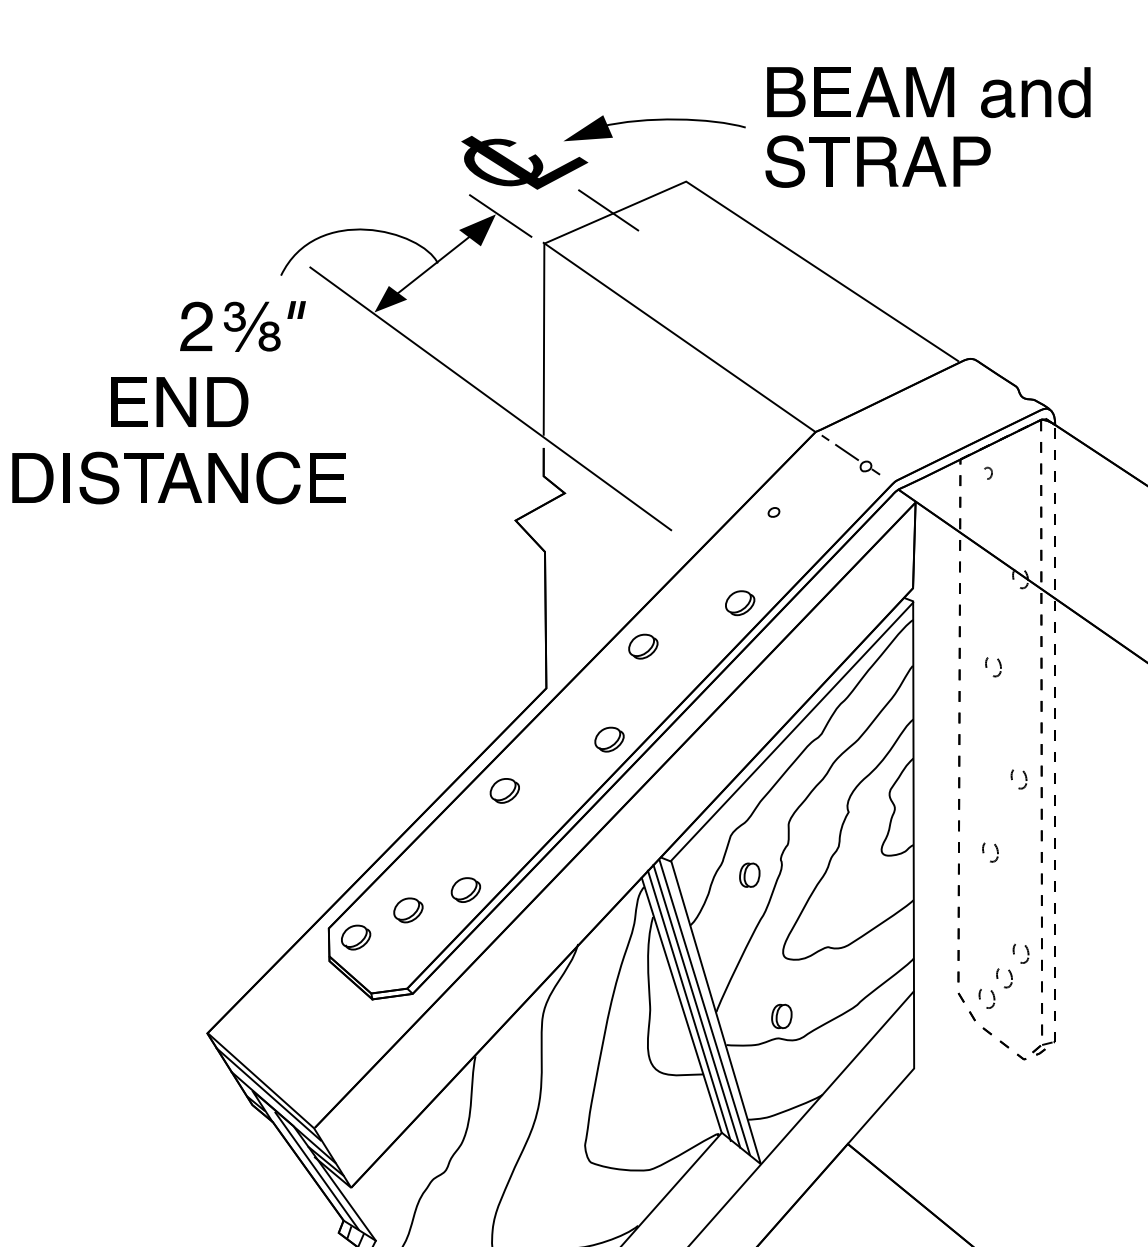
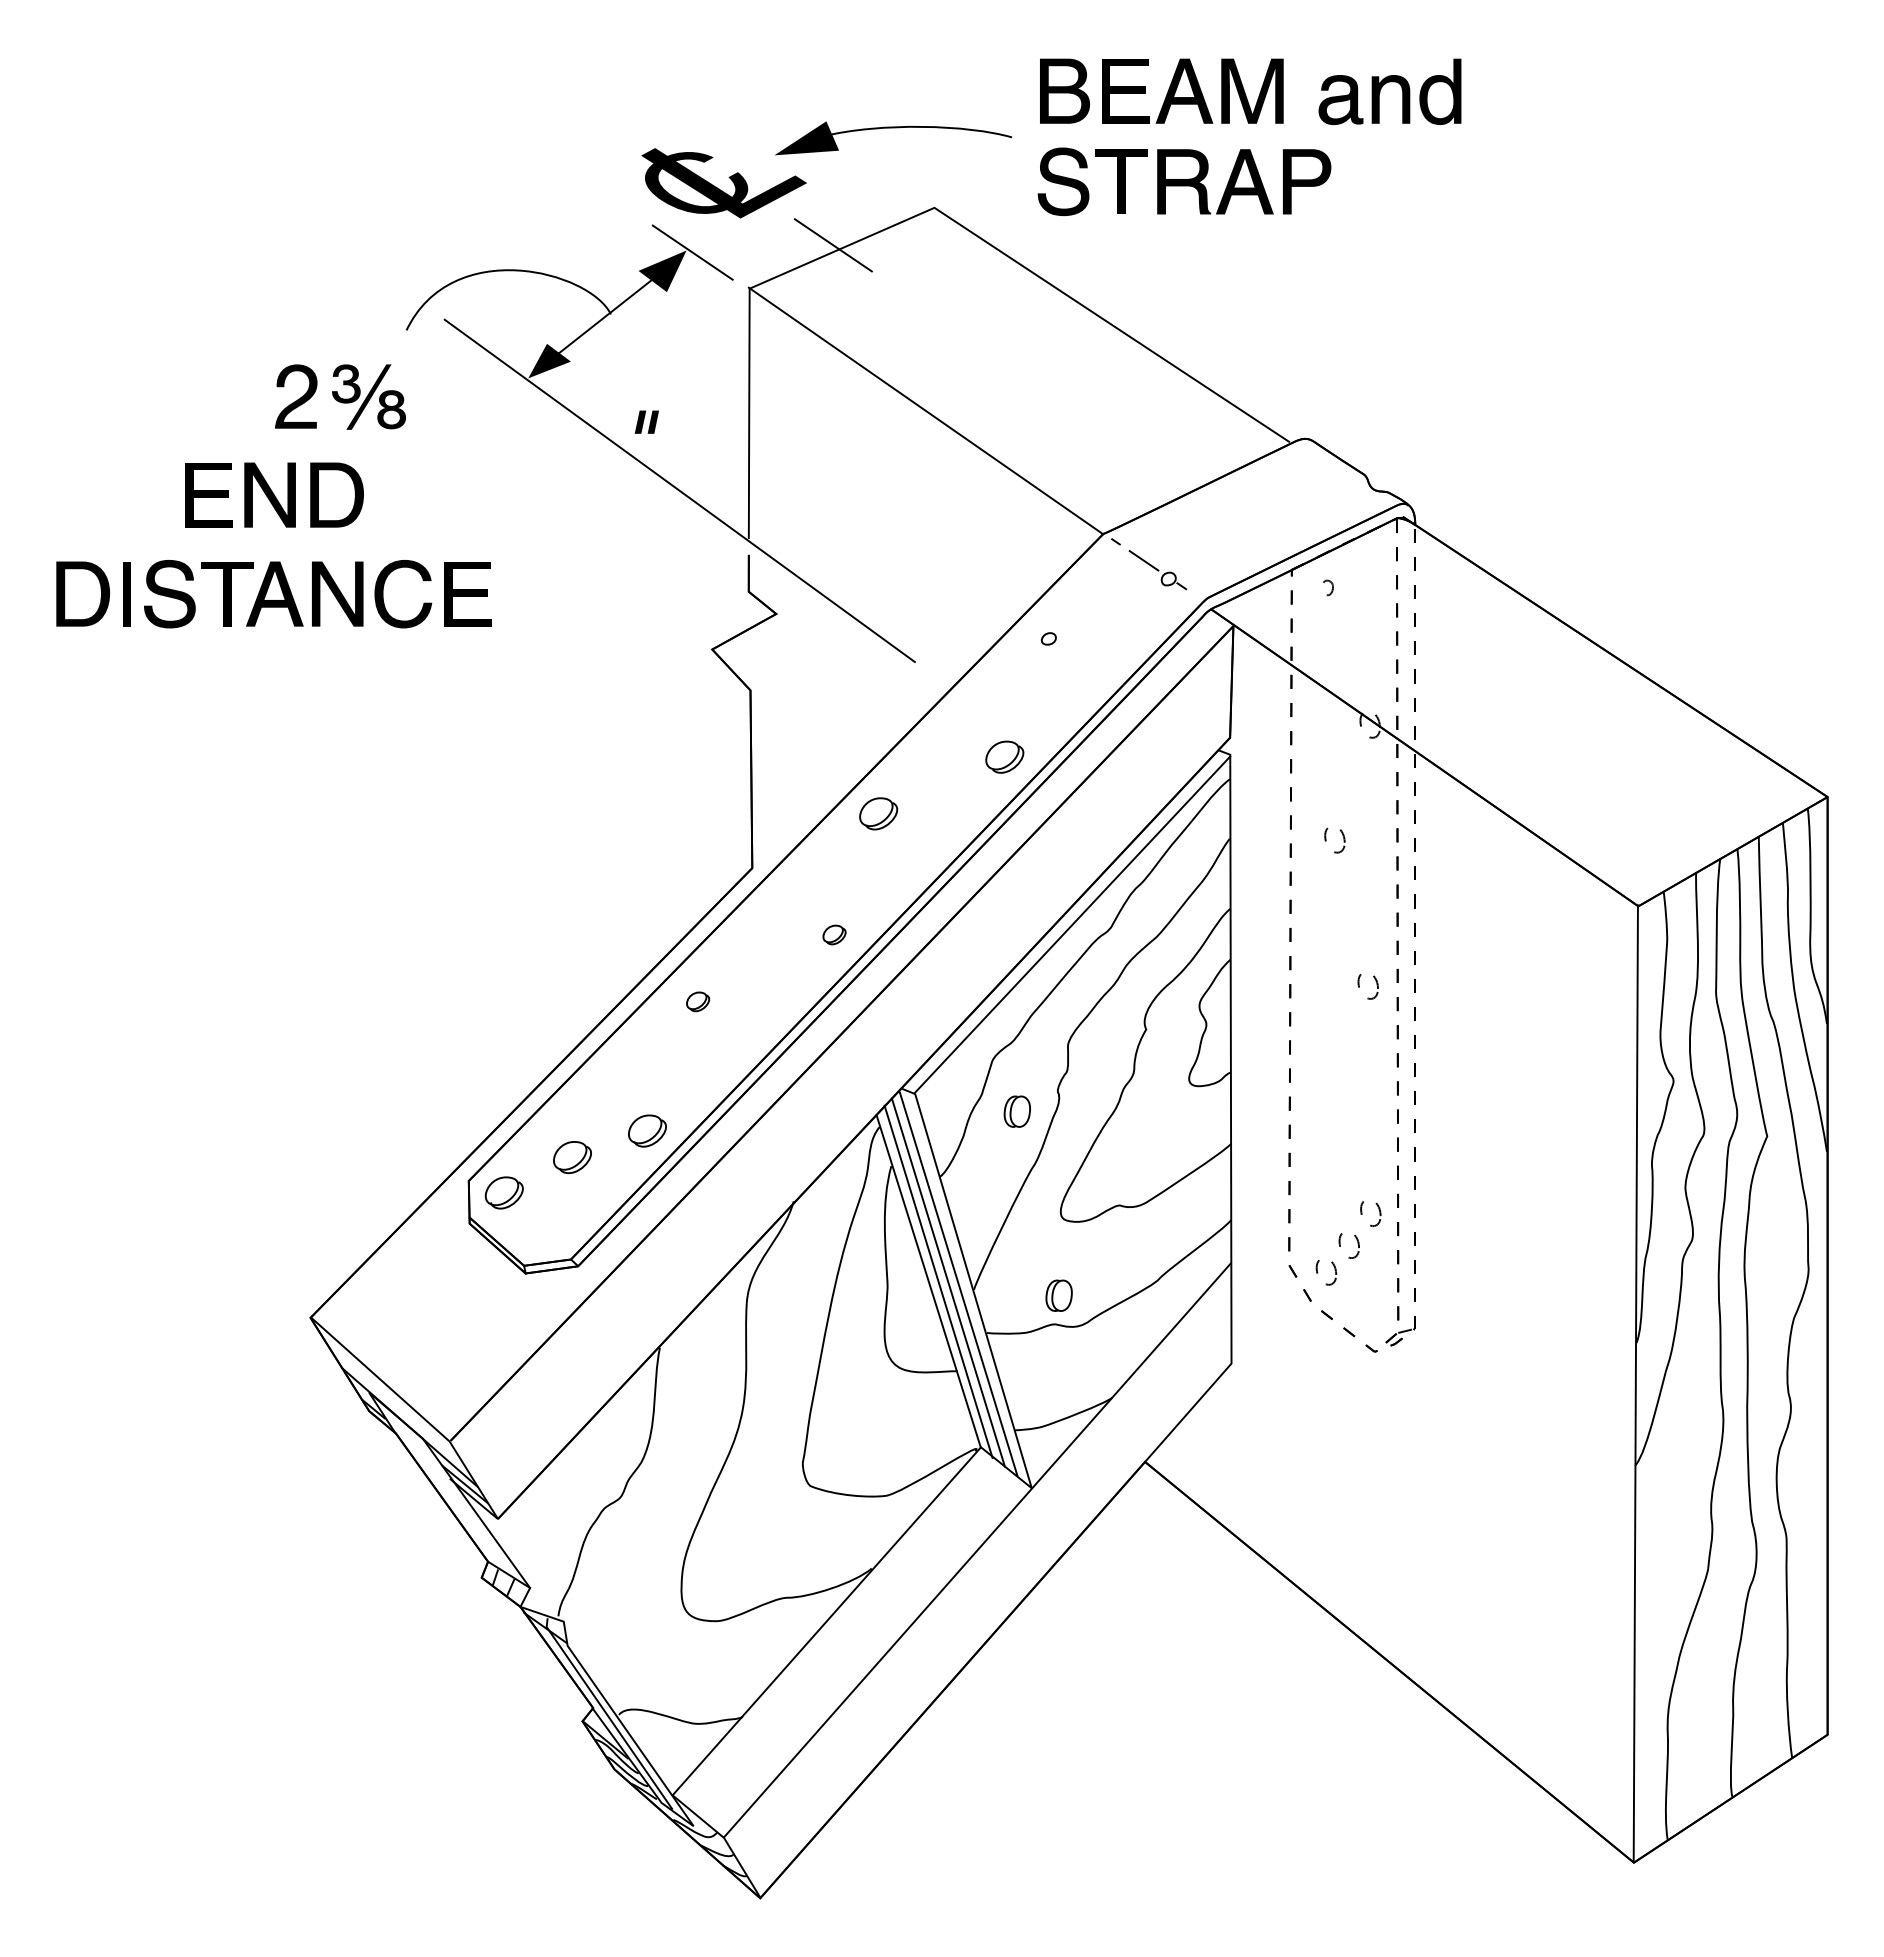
part: (296, 309) -> (646, 421), moved
part: (609, 739) -> (834, 934), size x0.6
part: (504, 790) -> (697, 1001), size x0.6
part: (983, 852) -> (1322, 1082), removed
line: (268, 1094) -> (390, 1397), removed
line: (317, 1171) -> (453, 1497), removed

